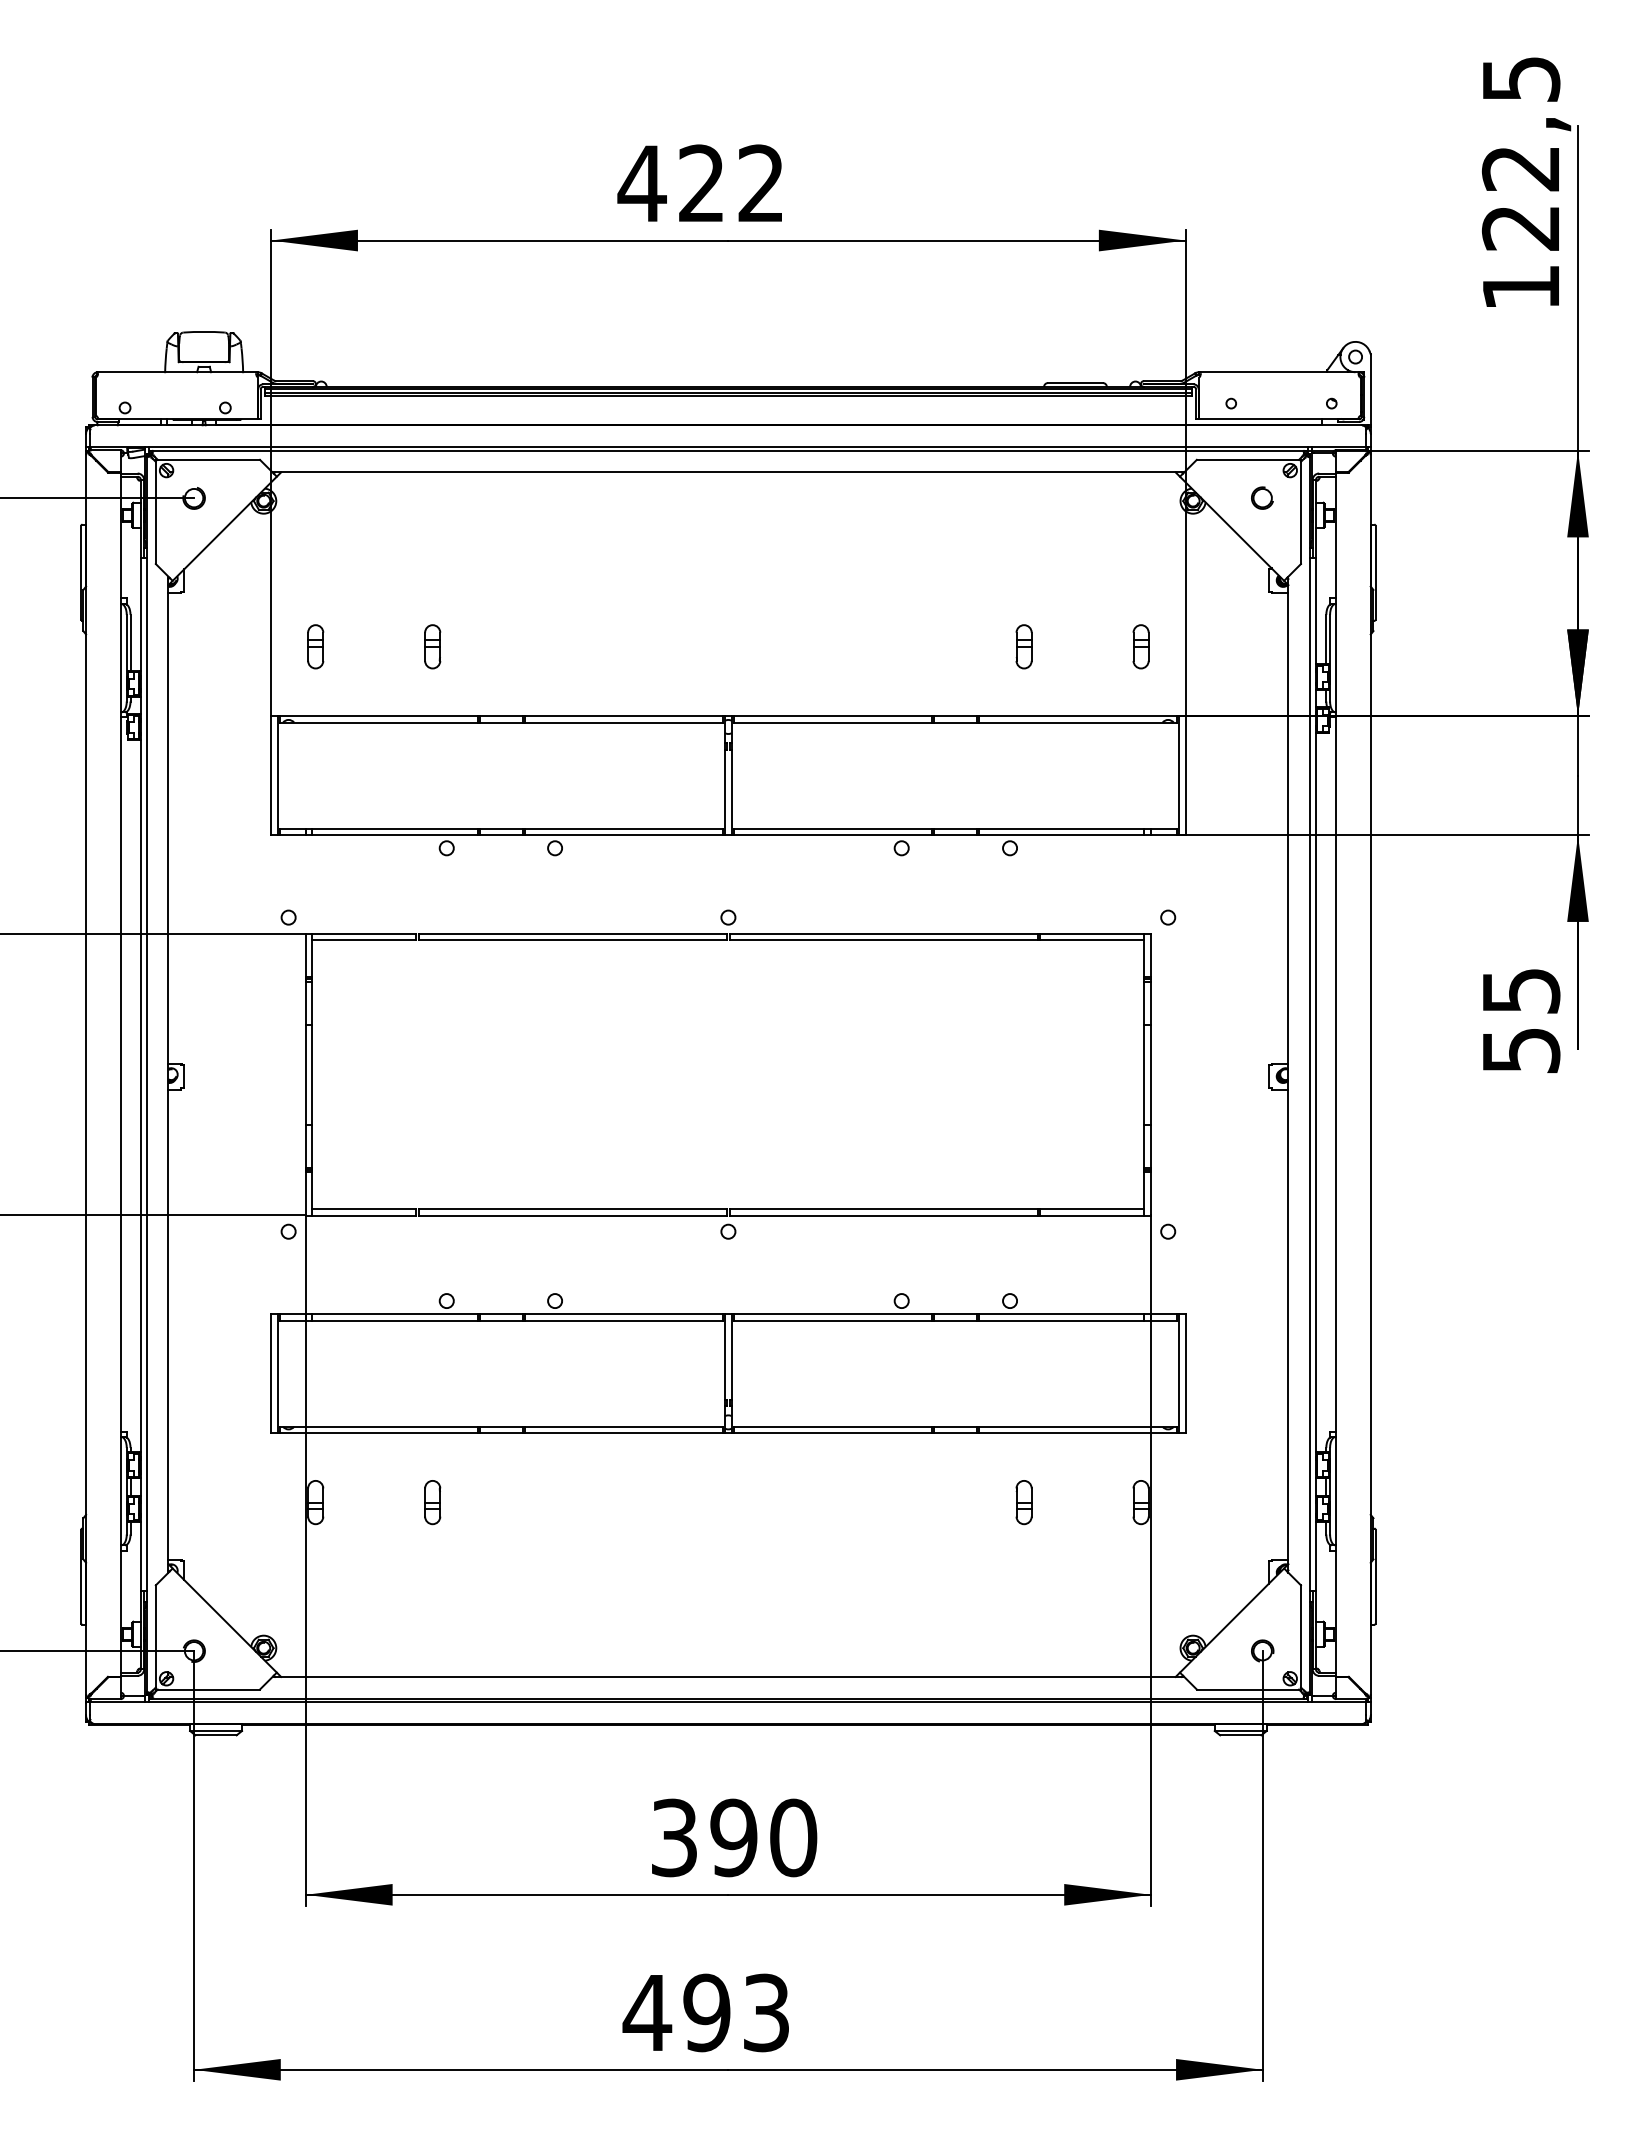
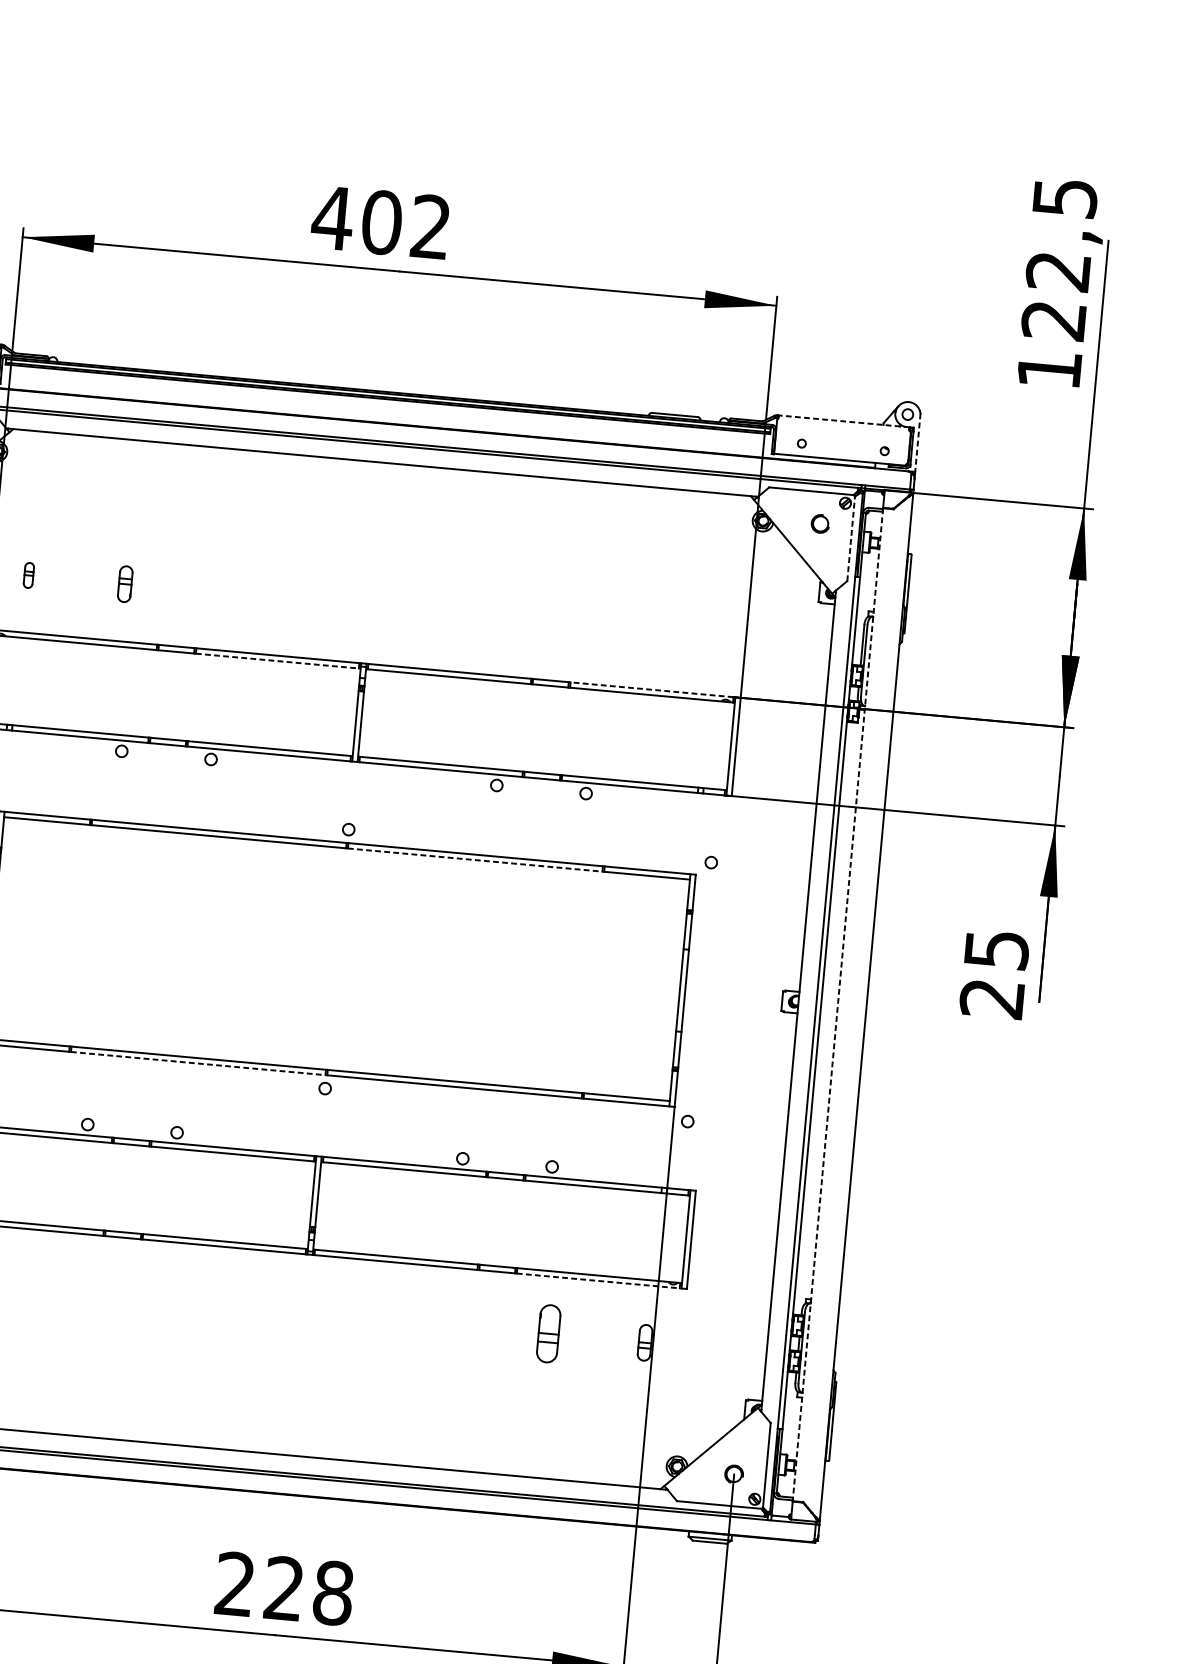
text: (701, 183) -> (381, 222), 422 -> 402
line: (1279, 372) -> (843, 421), solid -> dashed
line: (1370, 390) -> (917, 443), solid -> dashed
line: (1301, 511) -> (851, 537), solid -> dashed
part: (315, 646) -> (28, 575), size x0.7
part: (1023, 646) -> (612, 628), removed
part: (1140, 646) -> (708, 637), removed
line: (1078, 716) -> (652, 690), solid -> dashed
line: (624, 722) -> (277, 660), solid -> dashed
line: (884, 940) -> (475, 860), solid -> dashed
text: (1520, 1051) -> (991, 999), 55 -> 25
line: (1336, 1075) -> (838, 1005), solid -> dashed
line: (573, 1215) -> (198, 1063), solid -> dashed
line: (1078, 1433) -> (598, 1281), solid -> dashed
part: (432, 1502) -> (60, 1289), removed
part: (1023, 1502) -> (548, 1333), size x1.6
text: (734, 1837) -> (284, 1588), 390 -> 228

